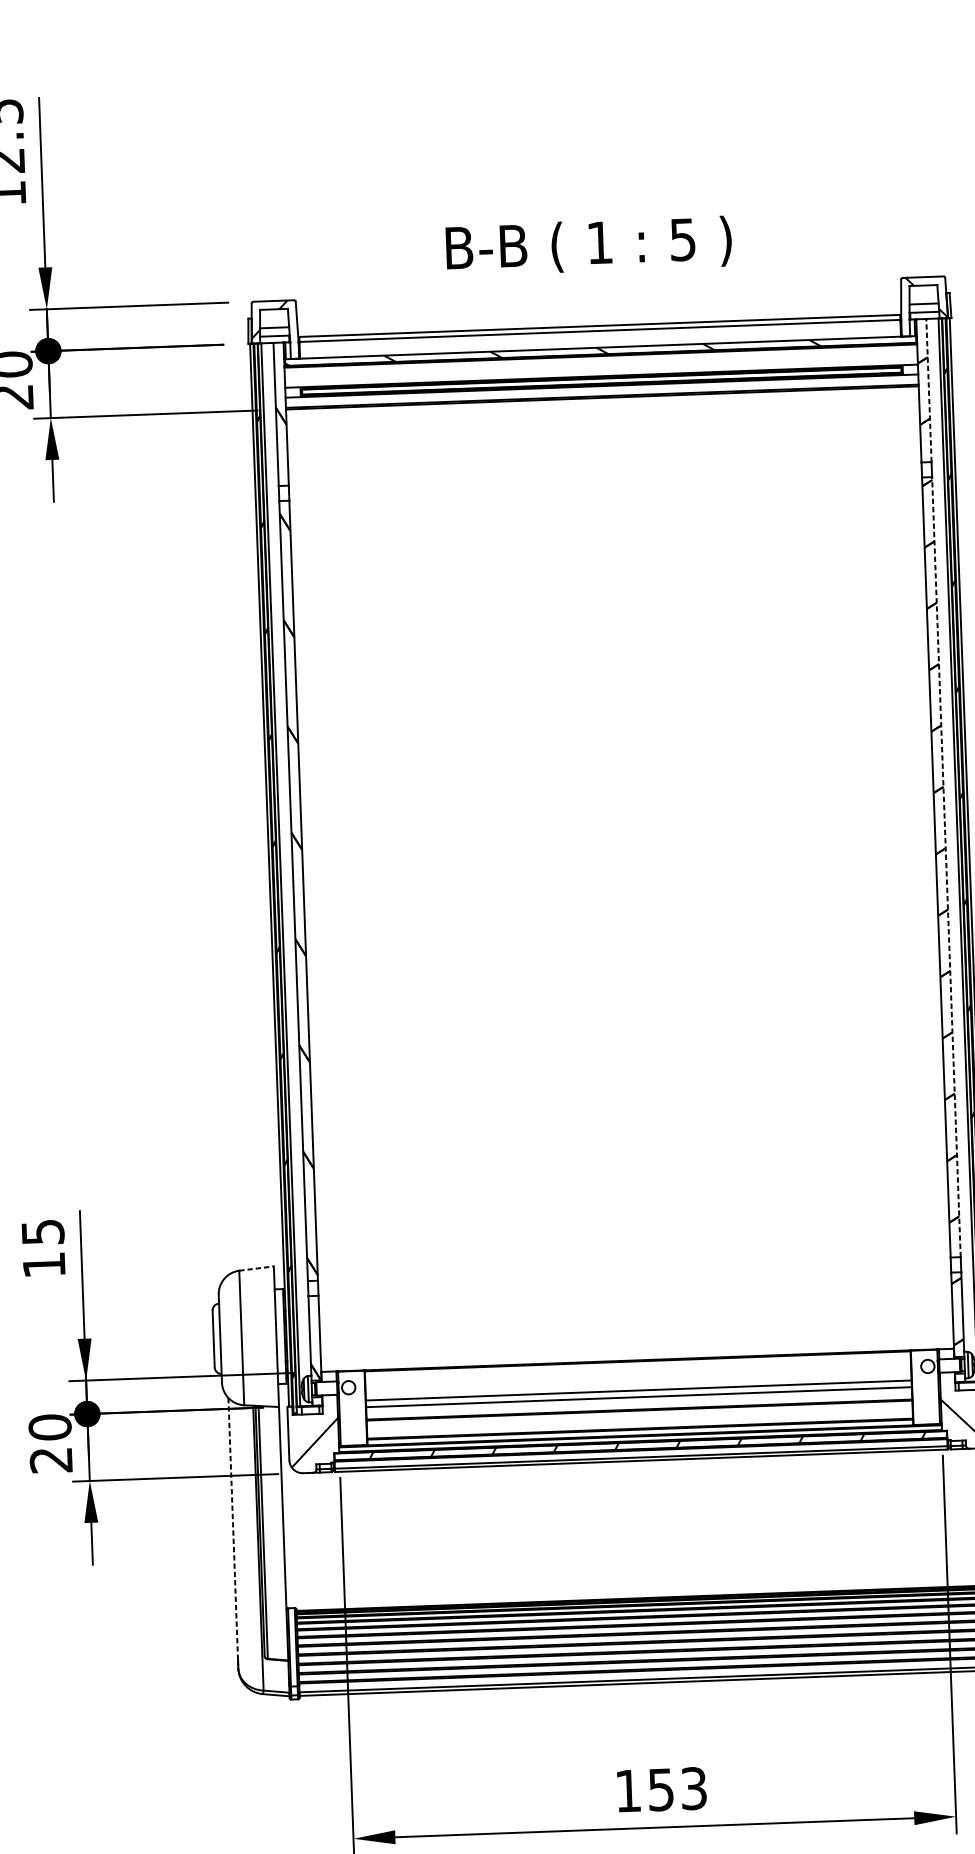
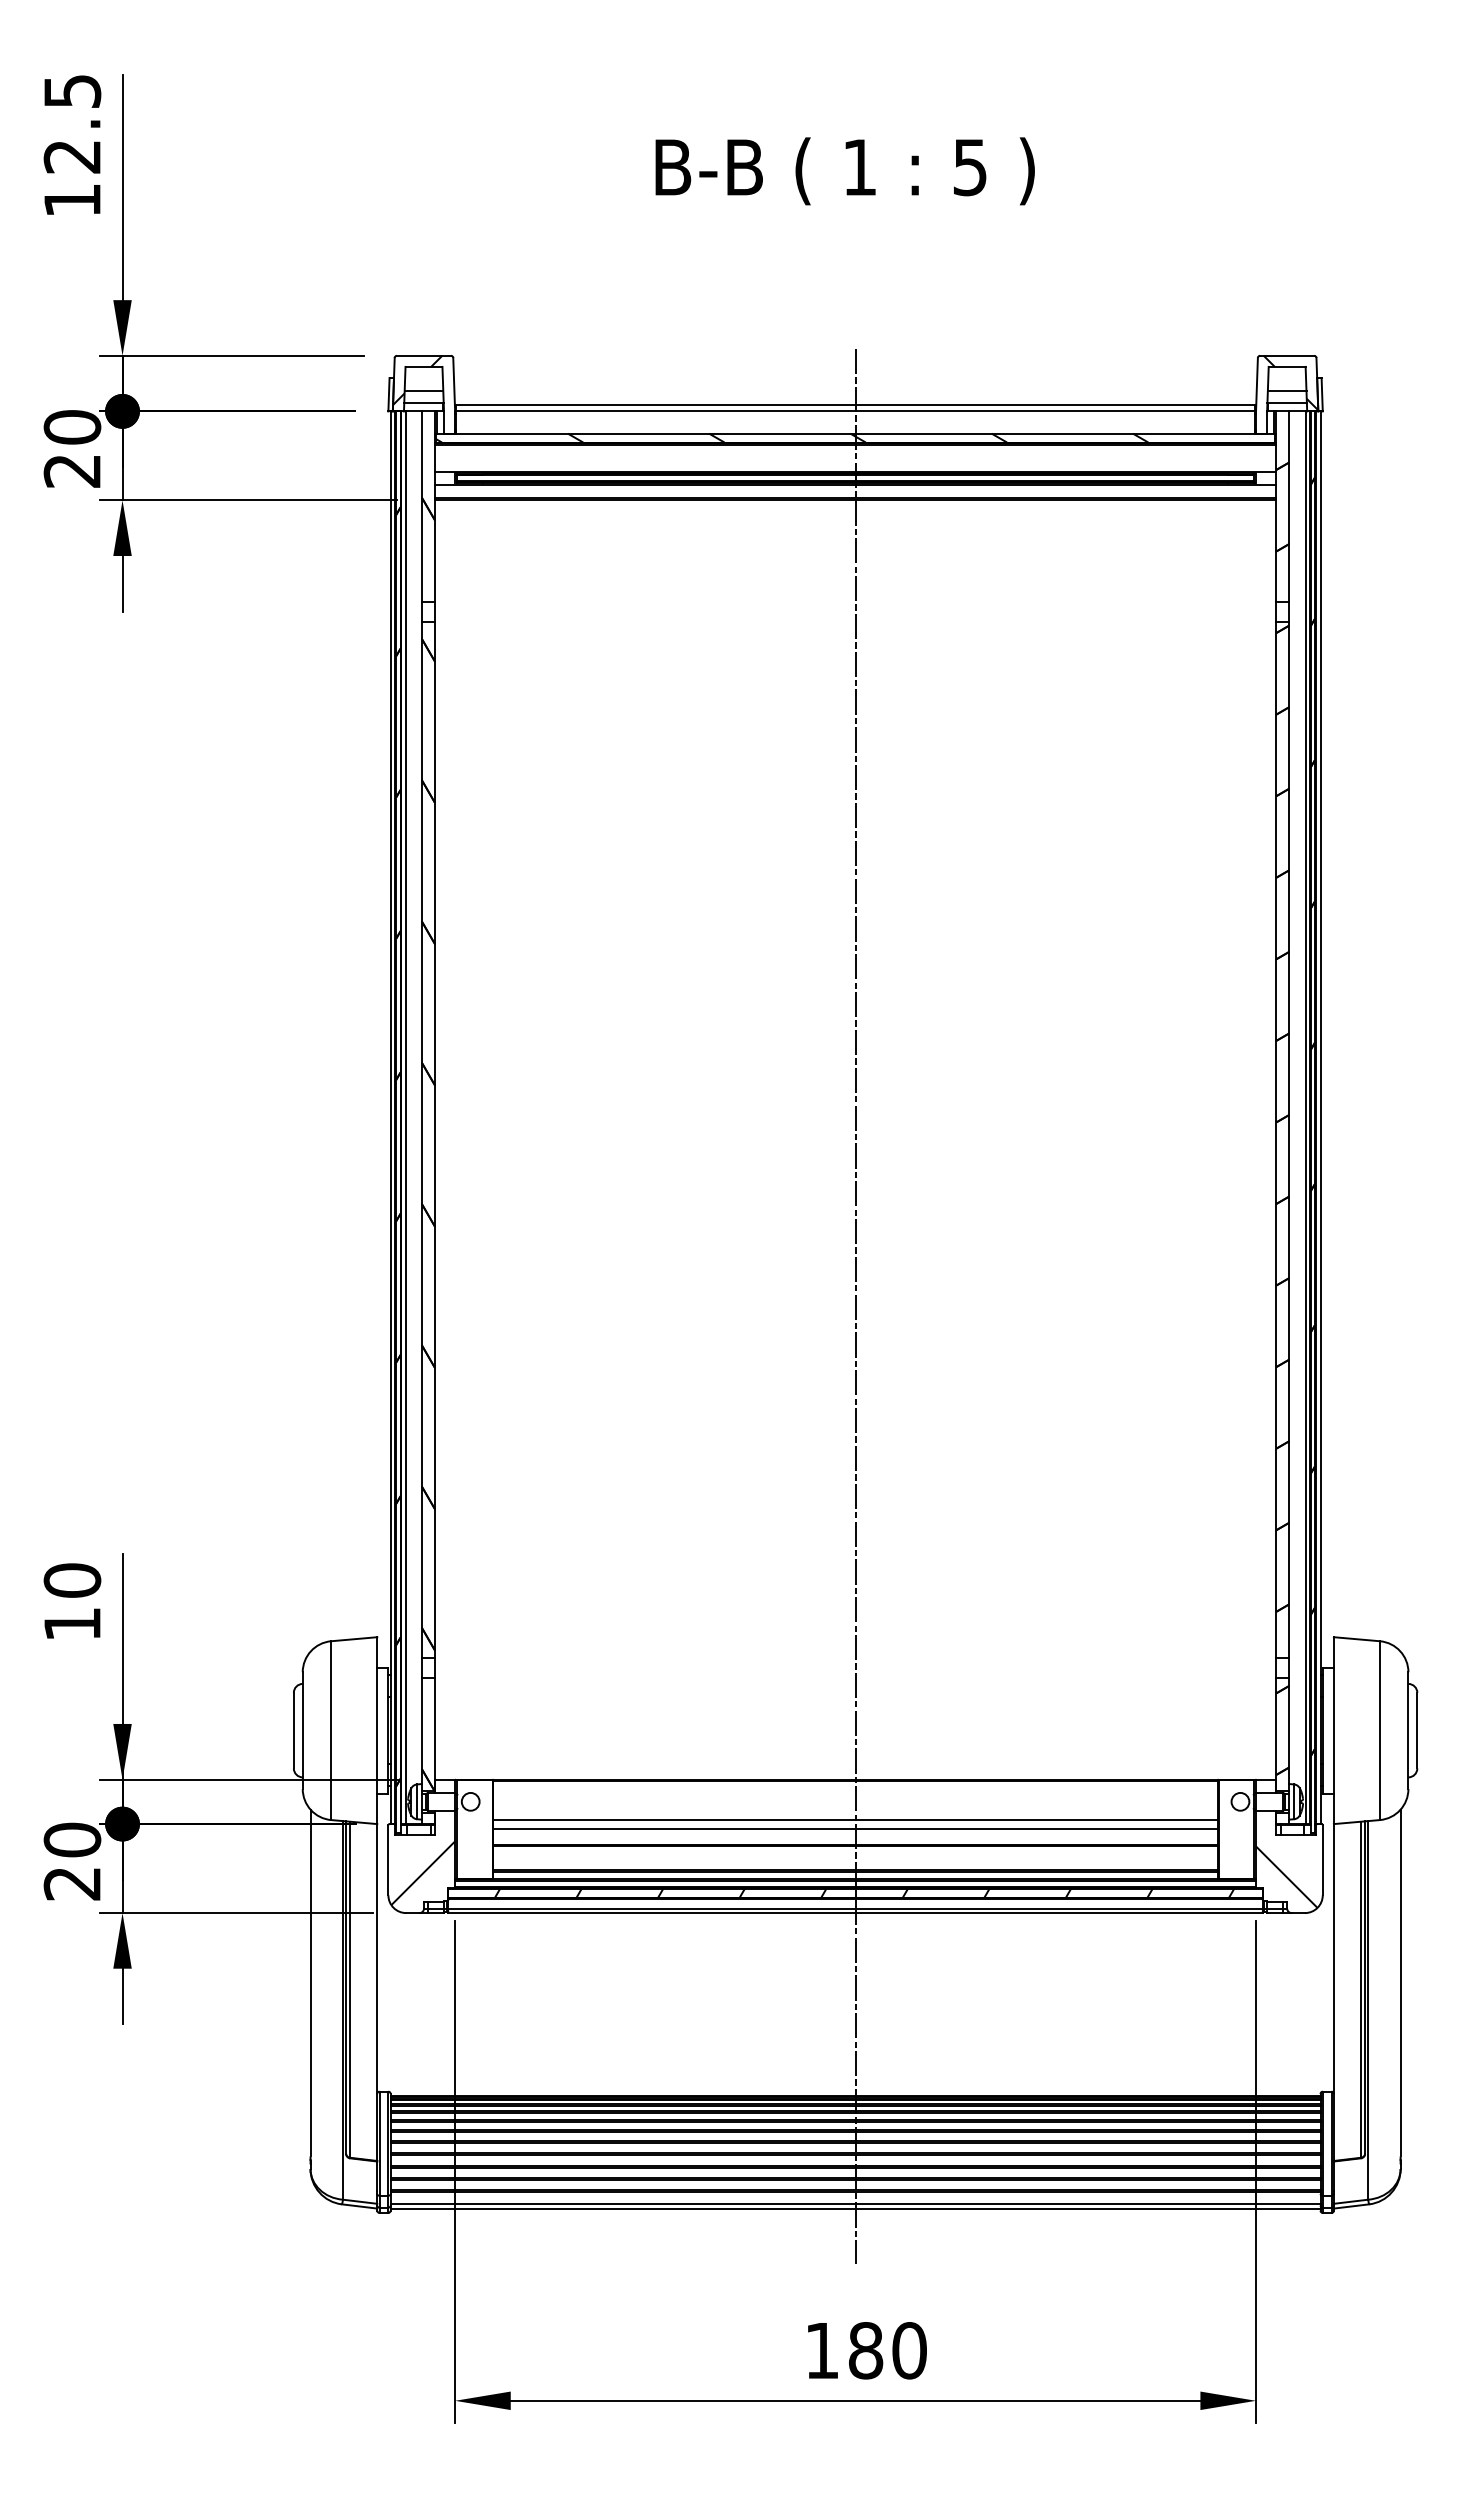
text: (588, 246) -> (844, 171), moved
line: (929, 390) -> (1289, 506), dashed -> solid
line: (946, 866) -> (1289, 1139), dashed -> solid
line: (624, 1004) -> (855, 1306), added
text: (42, 1232) -> (72, 1580), 15 -> 10
line: (256, 1268) -> (354, 1639), dashed -> solid
line: (233, 1528) -> (310, 1983), dashed -> solid
text: (677, 1789) -> (887, 2350), 153 -> 180

